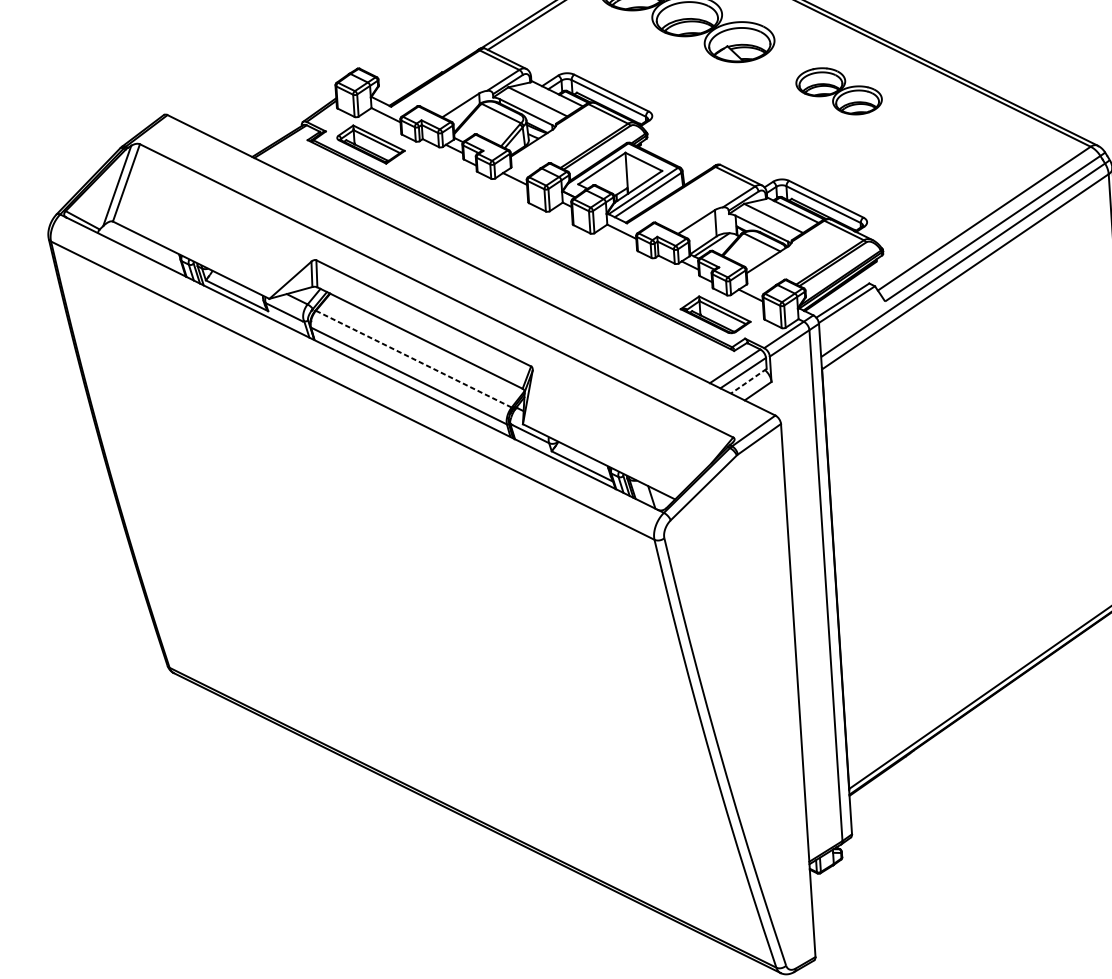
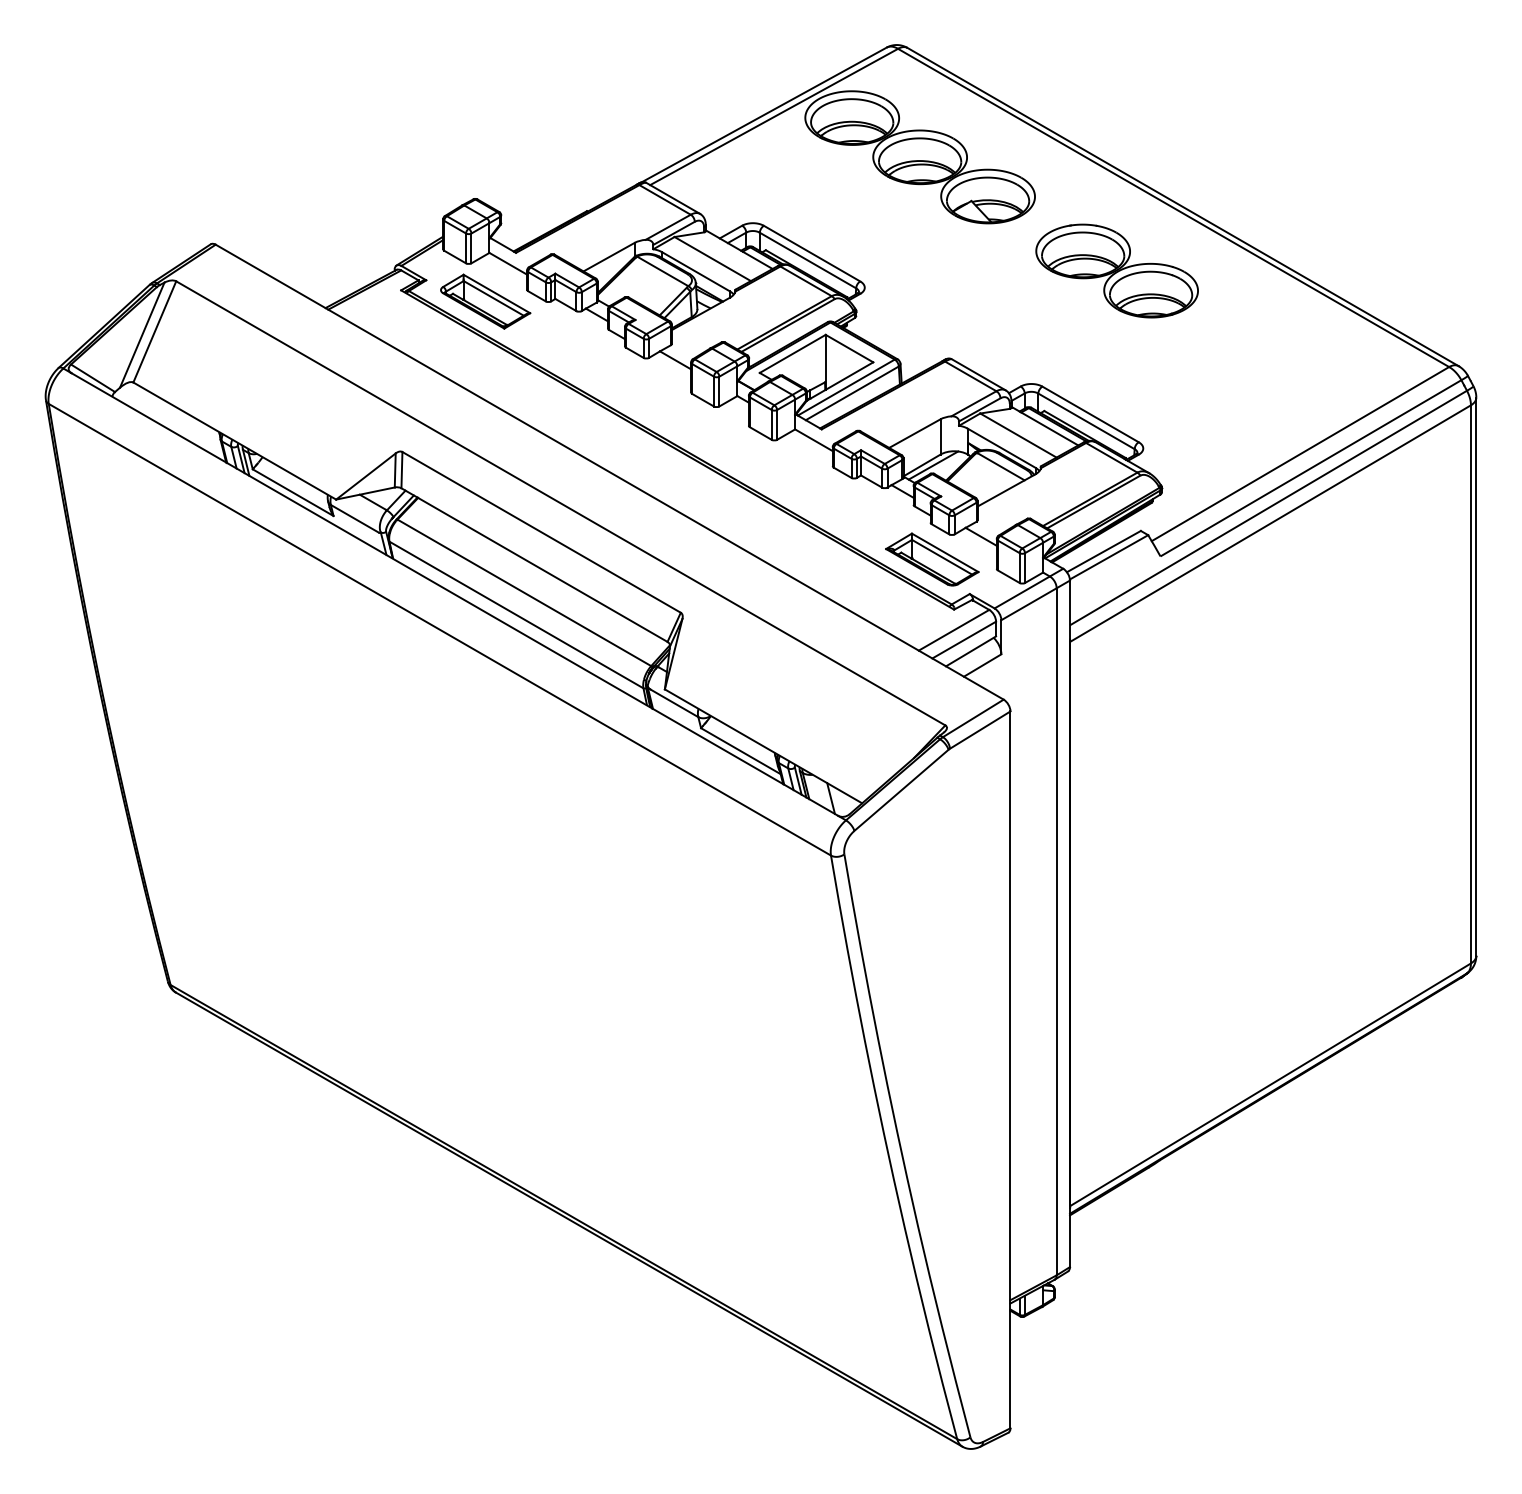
part: (838, 90) -> (1116, 270), size x1.43
line: (413, 358) -> (524, 592), dashed -> solid
line: (748, 381) -> (970, 651), dashed -> solid

